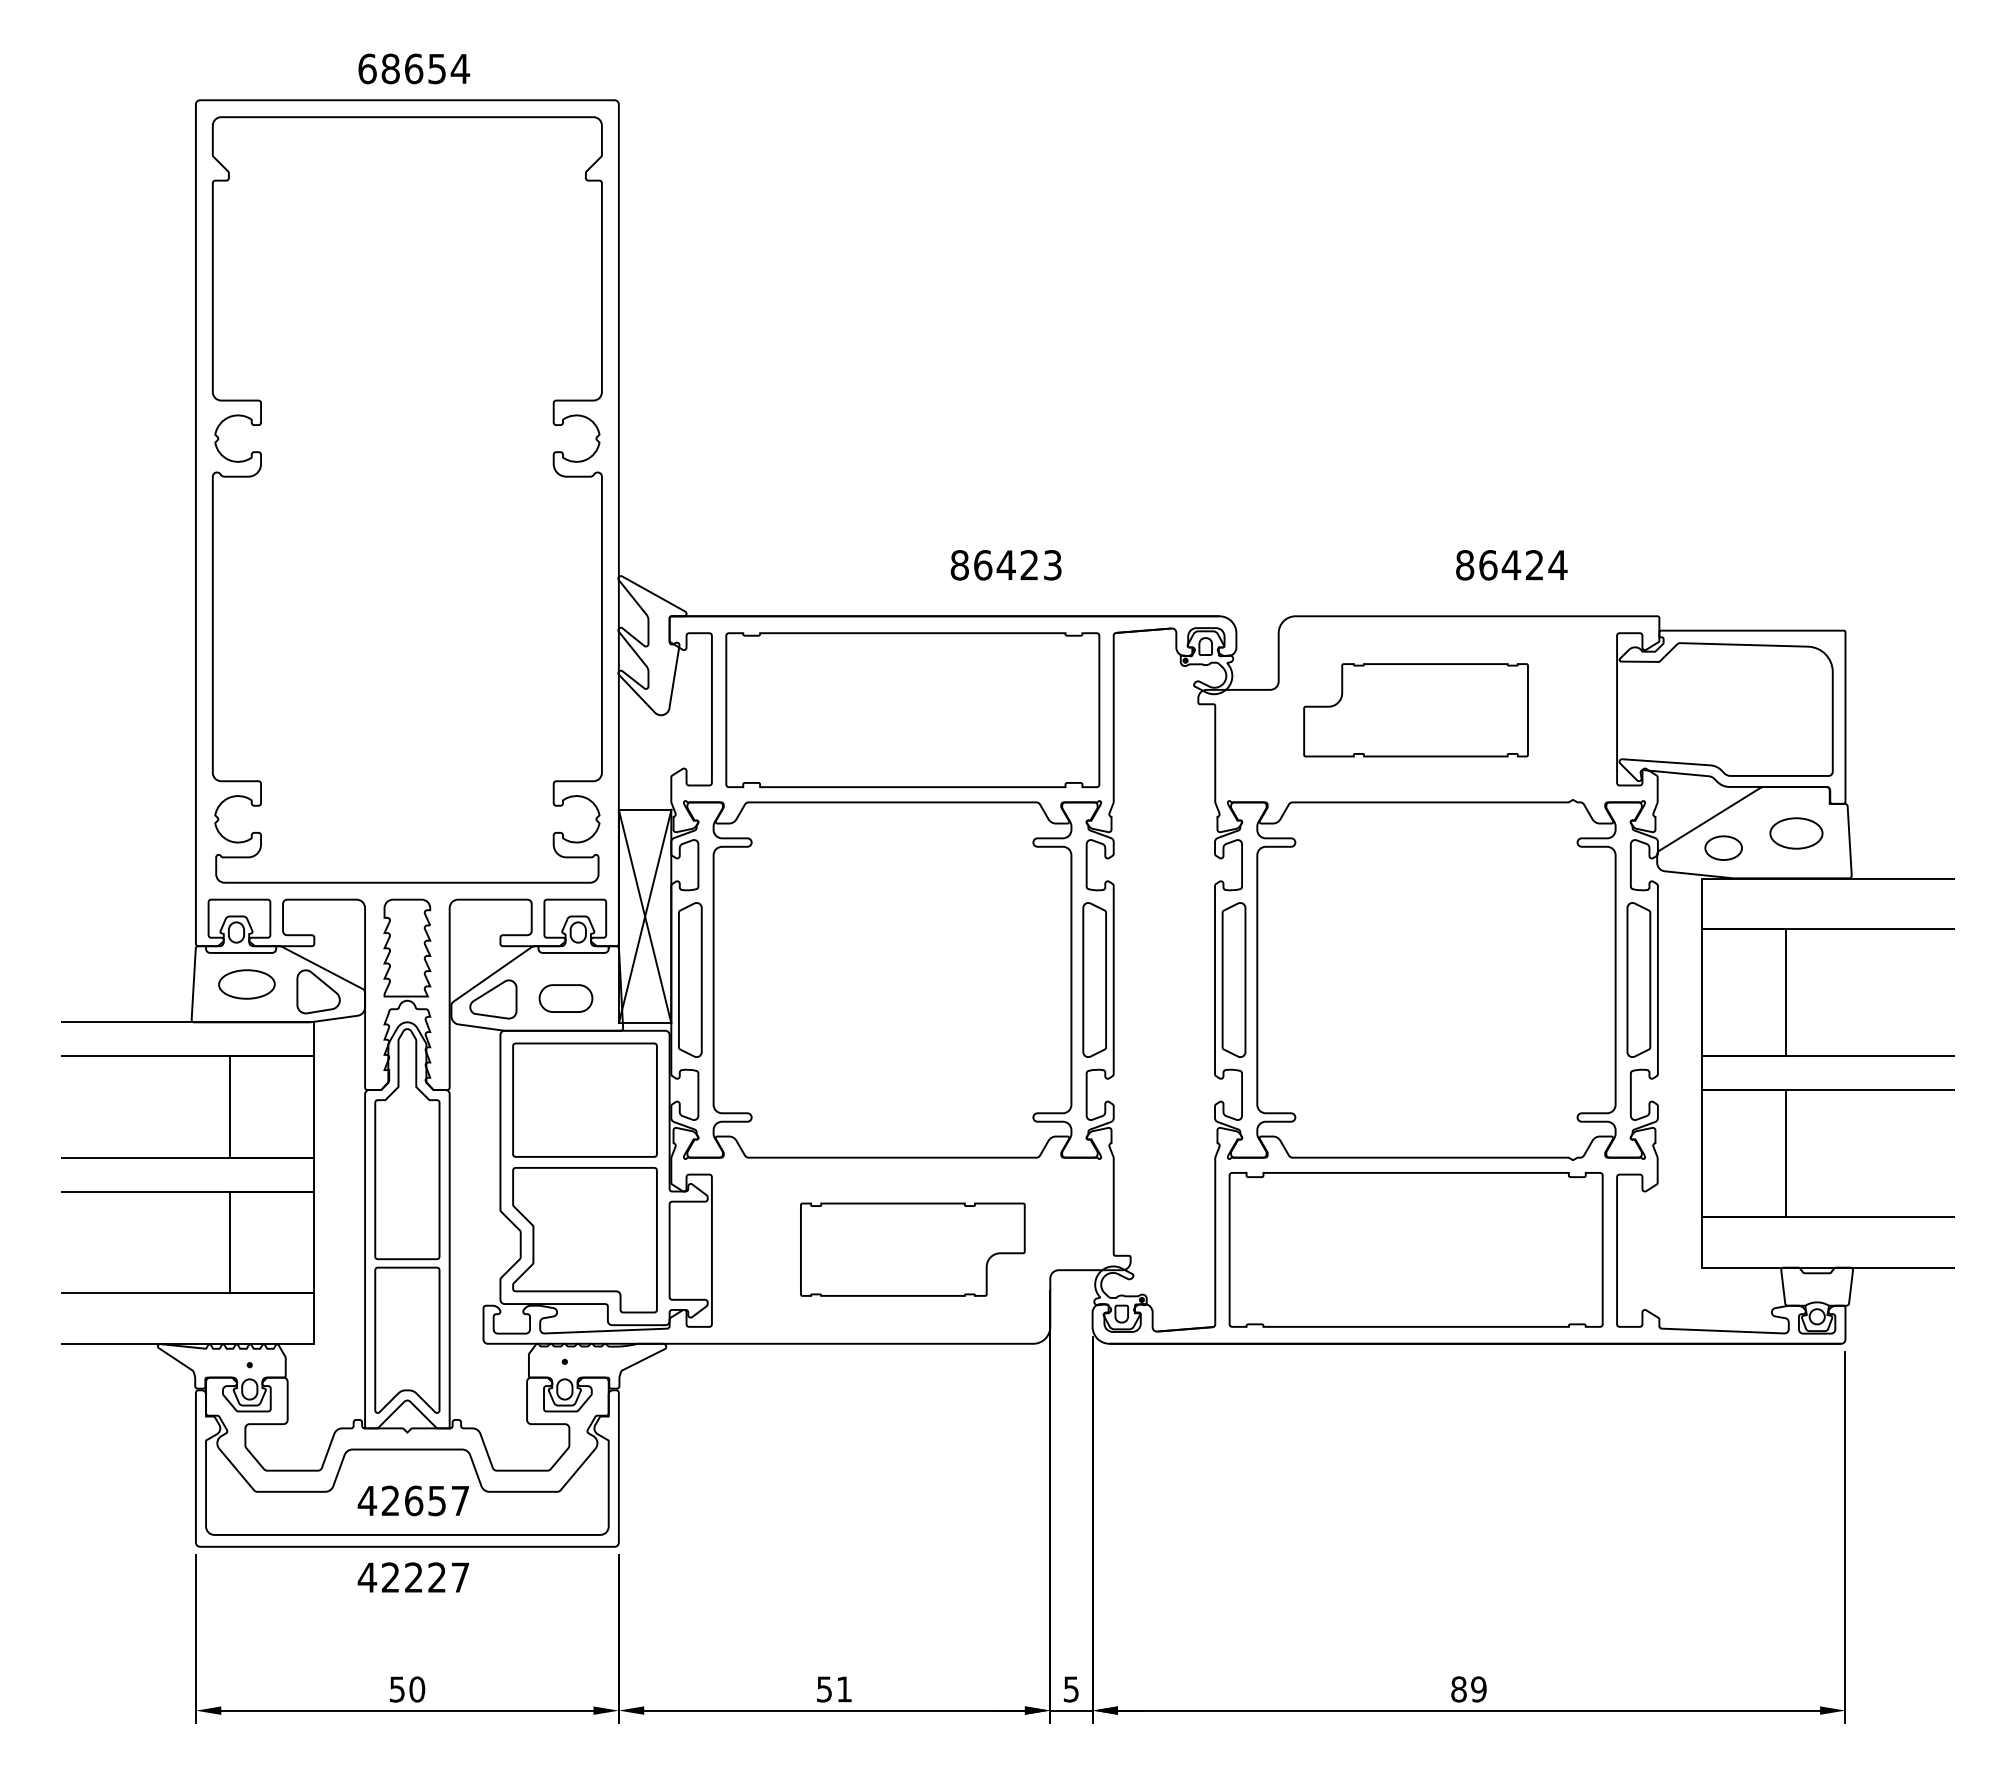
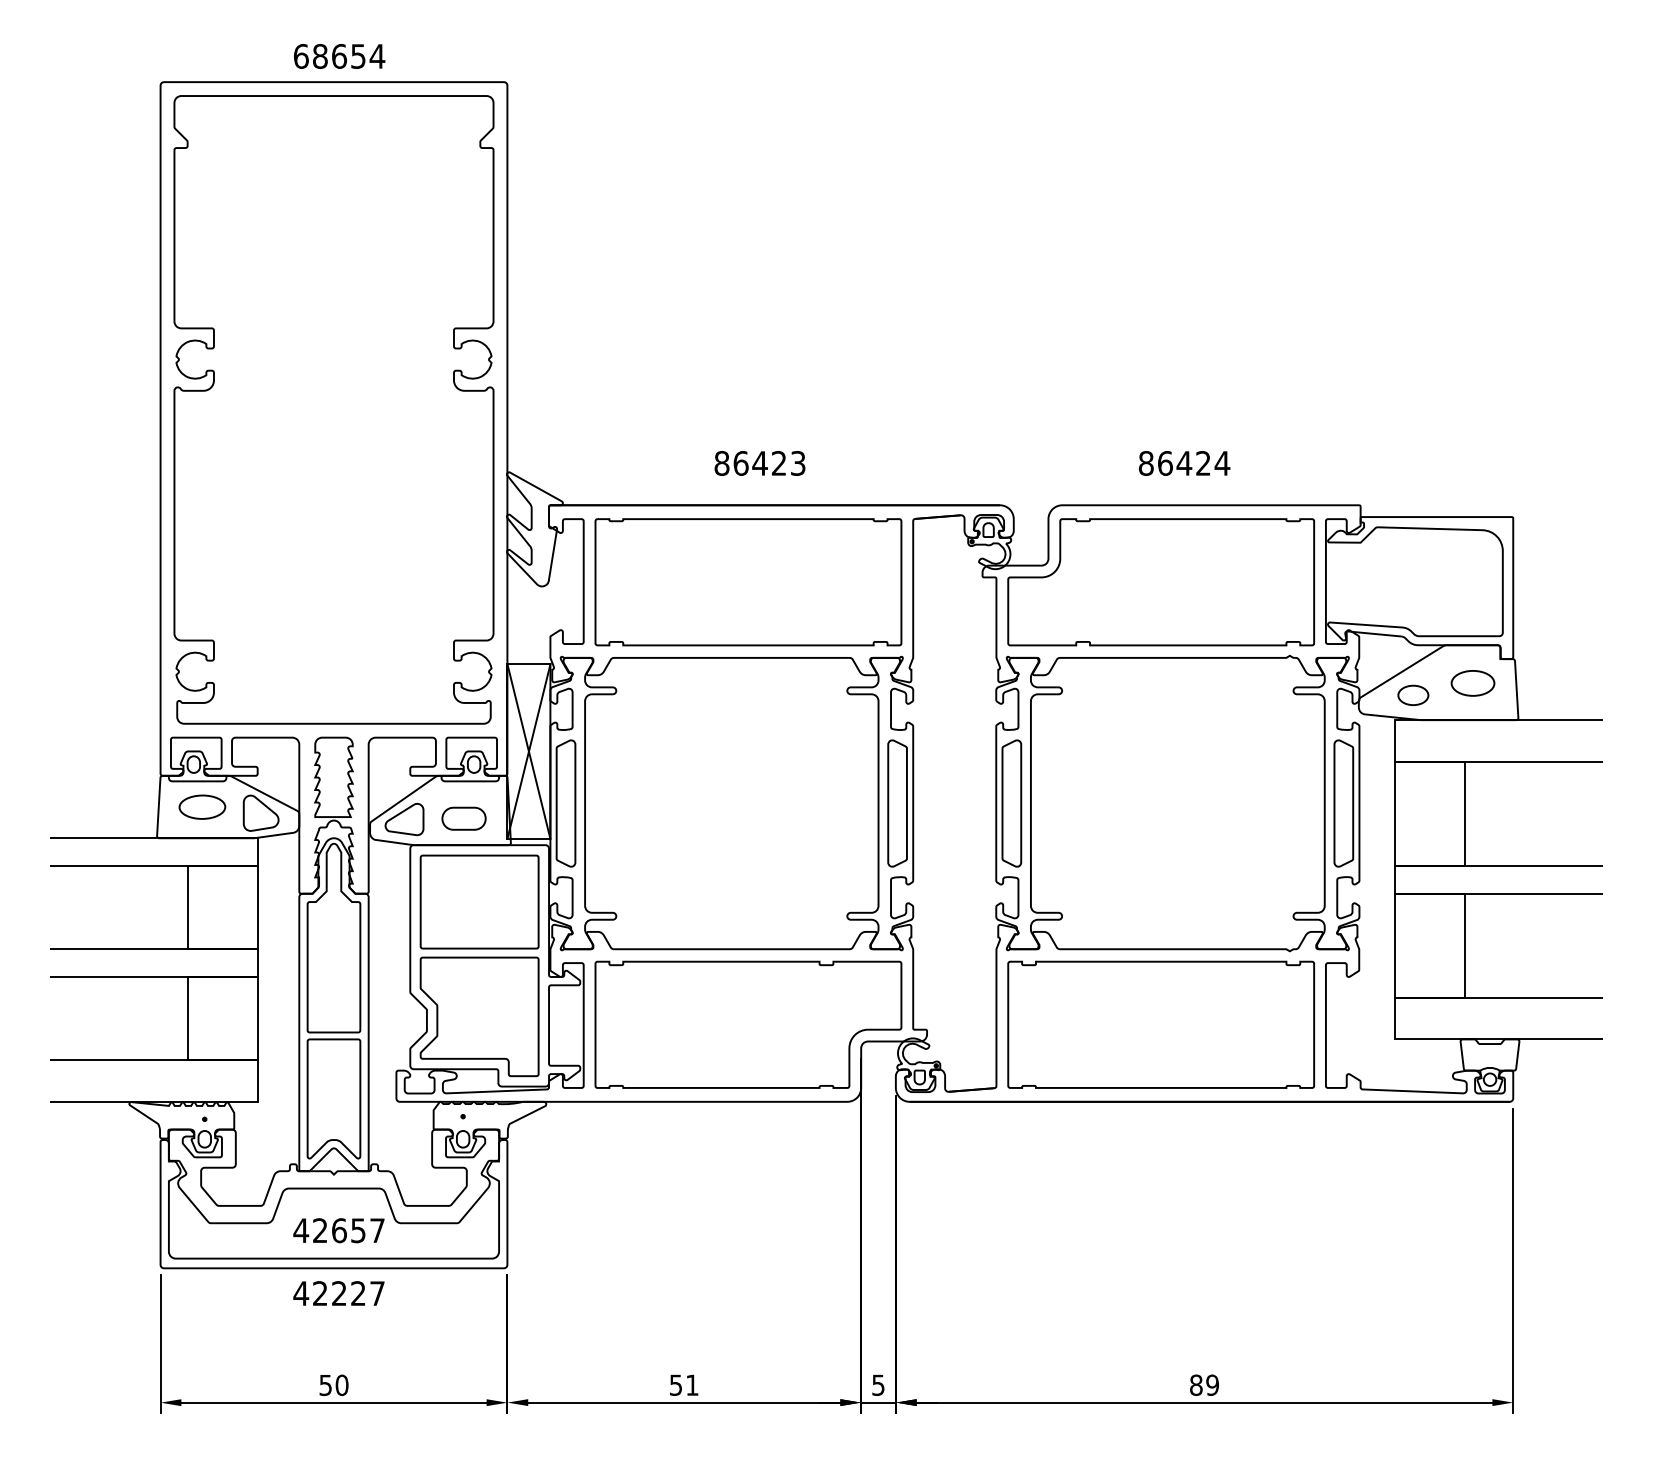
text: (1005, 565) -> (759, 463), moved
text: (1511, 565) -> (1184, 463), moved
part: (1415, 710) -> (1160, 582), size x1.67
part: (912, 1249) -> (748, 1024), size x1.67

